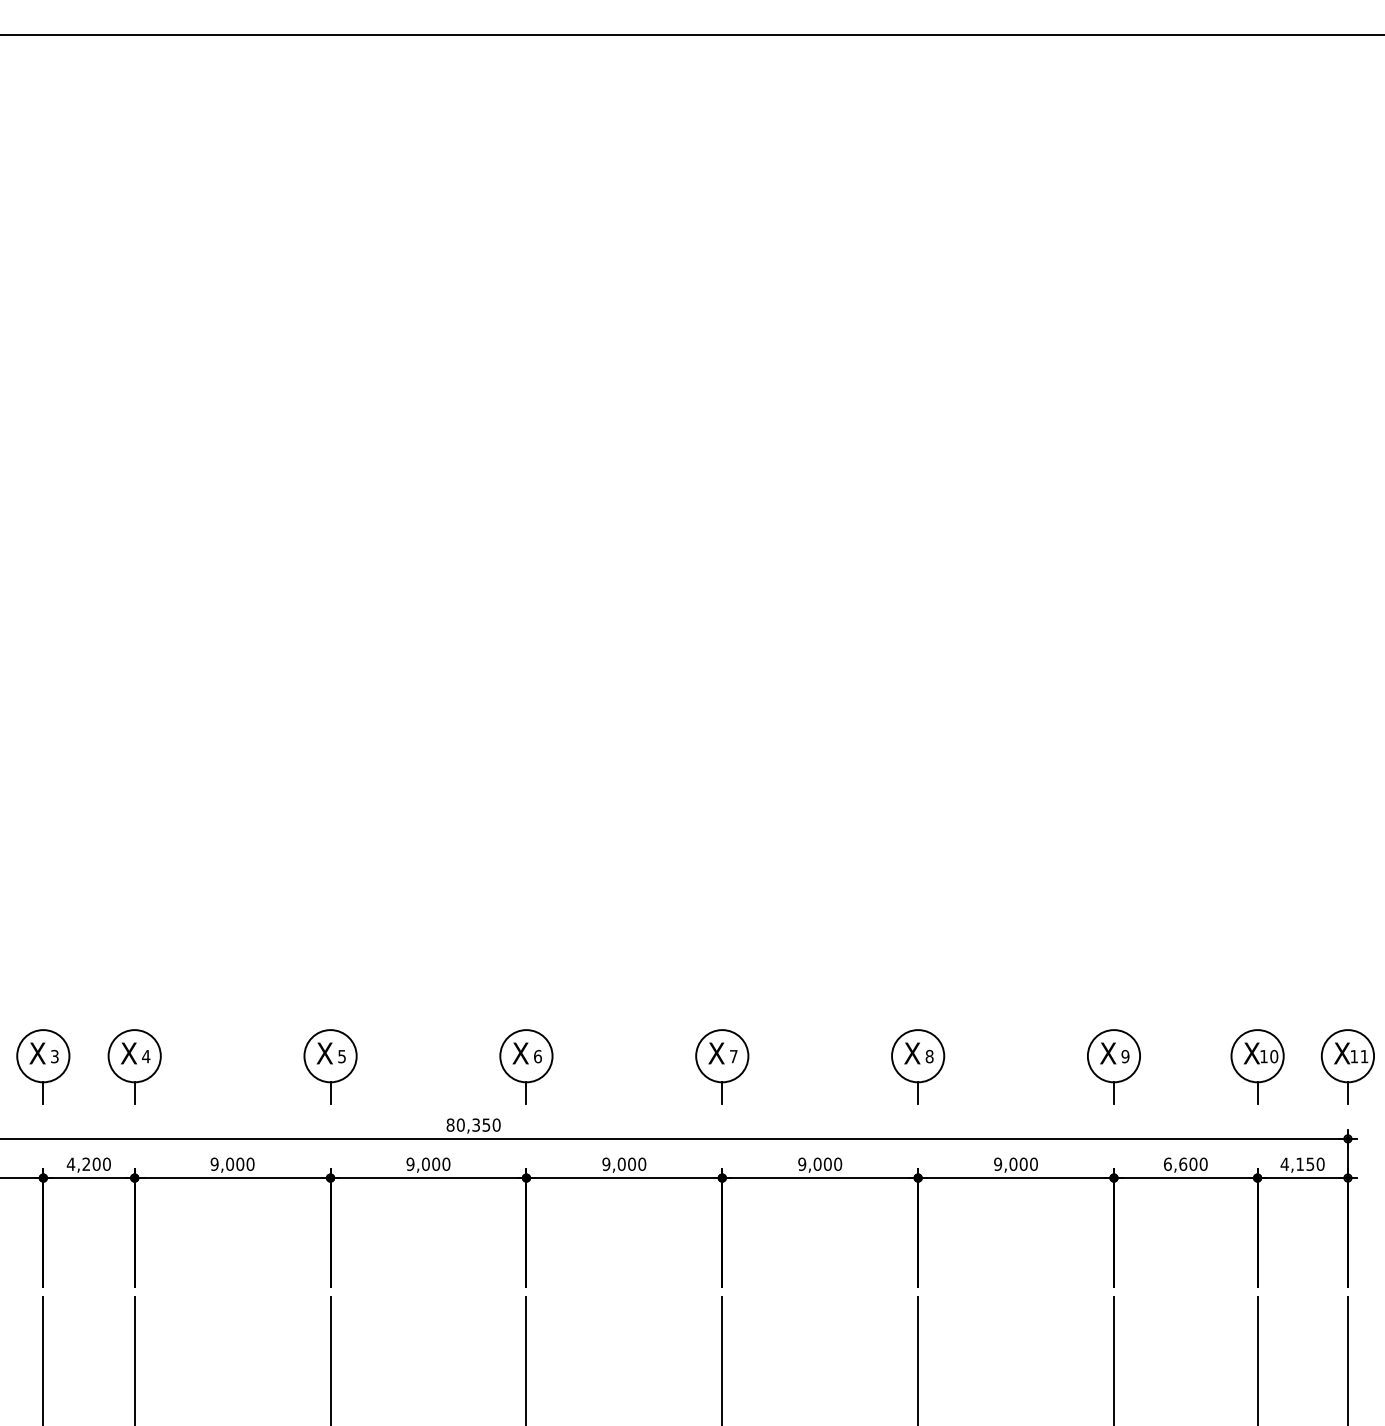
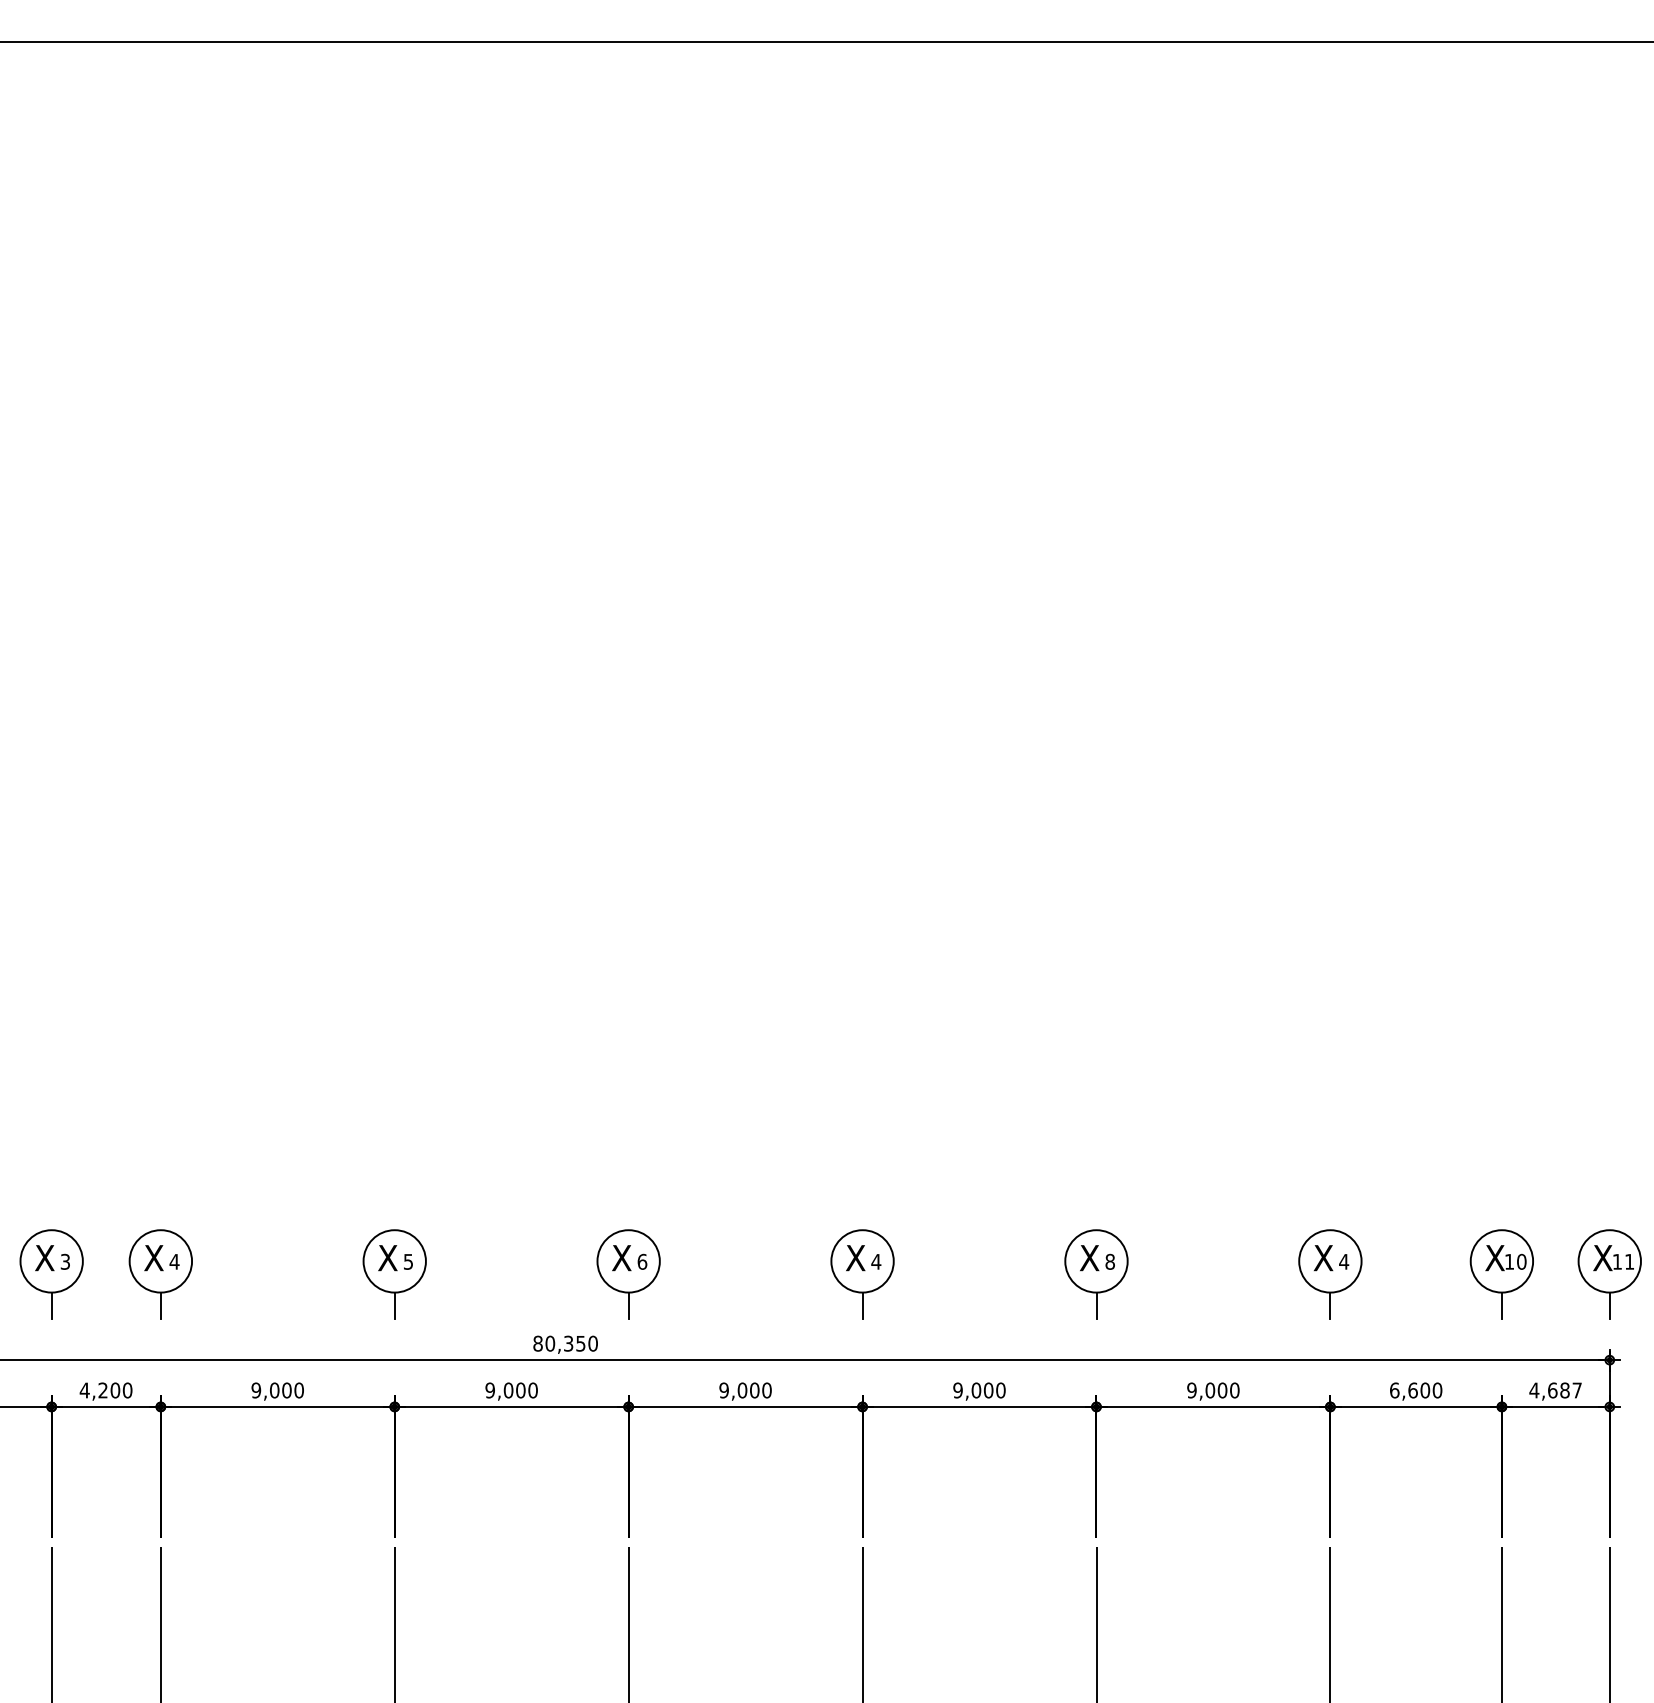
text: (733, 1056) -> (876, 1261), 7 -> 4
text: (1125, 1056) -> (1344, 1261), 9 -> 4
text: (1310, 1164) -> (1565, 1390), 4,150 -> 4,687

